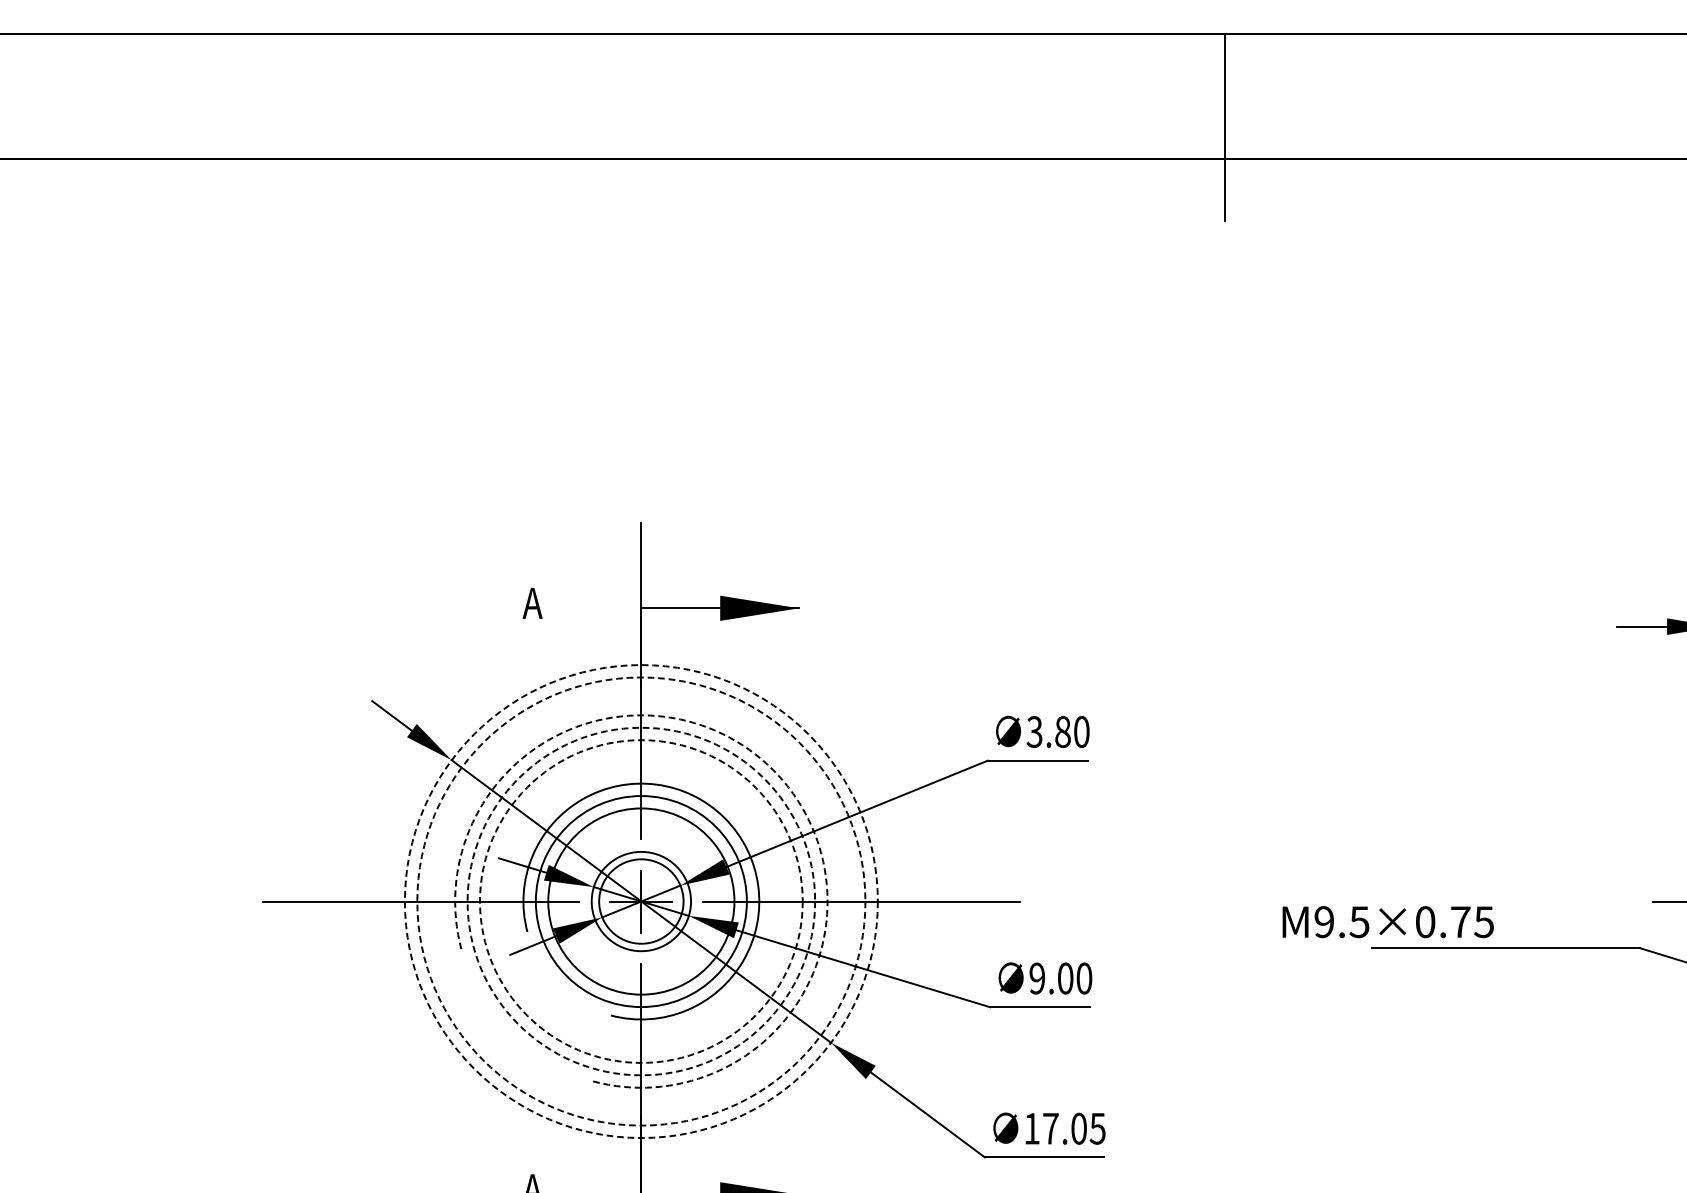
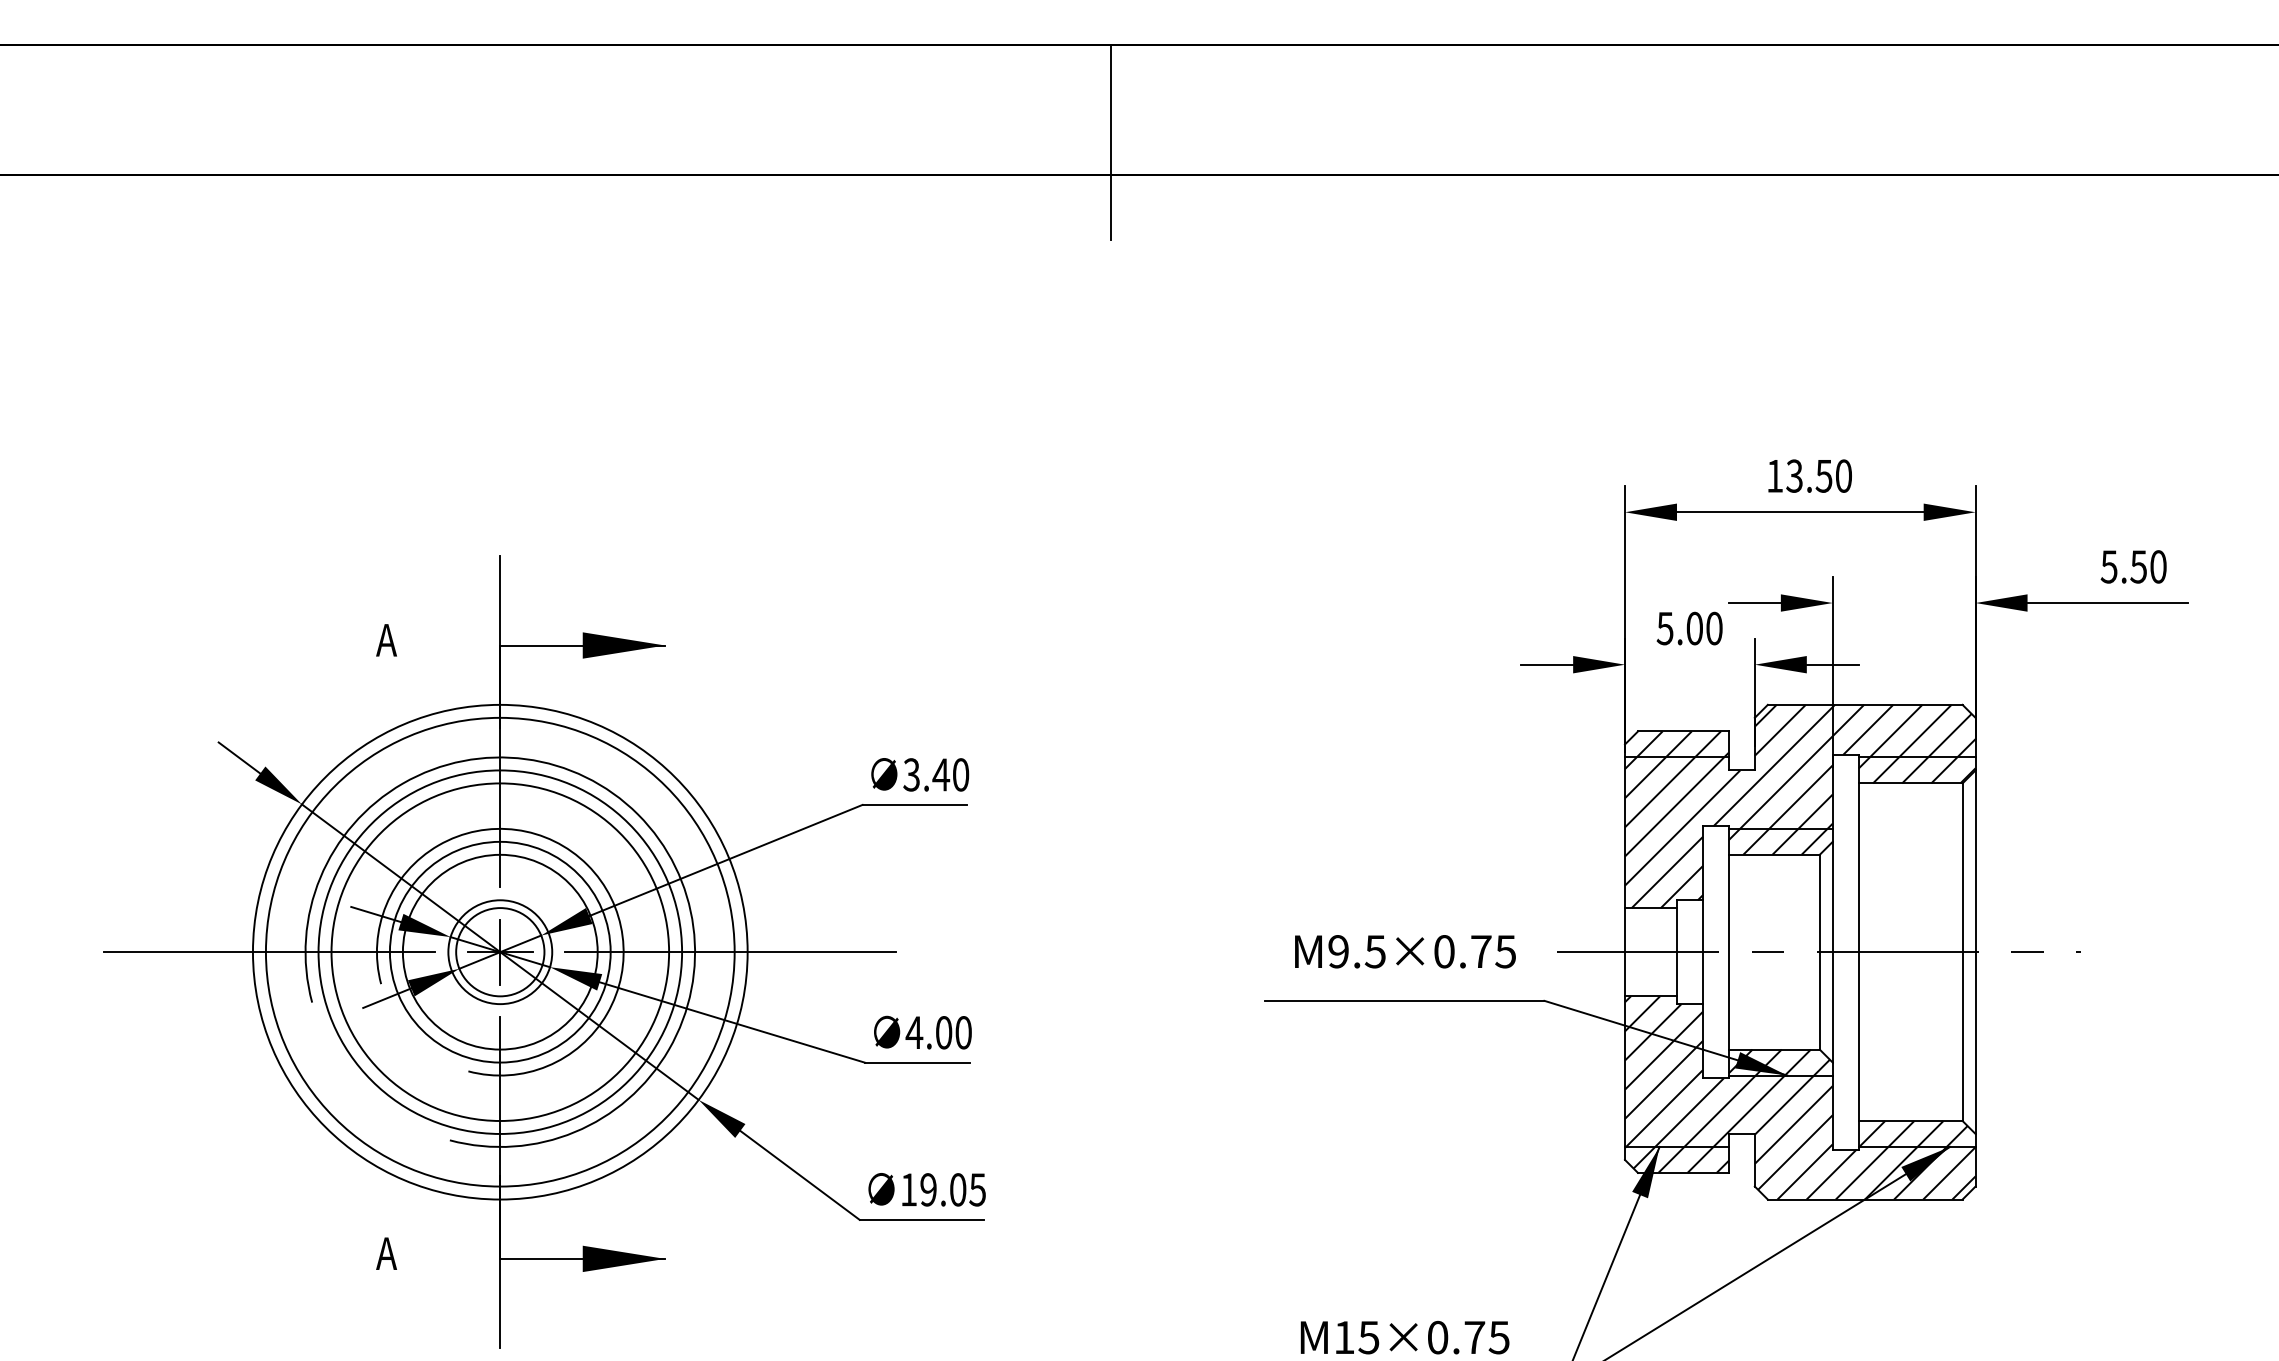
text: (1063, 731) -> (941, 774), 3.80 -> 3.40
arc: (773, 769) -> (638, 814), dashed -> solid
circle: (640, 900) -> (499, 951), dashed -> solid
circle: (640, 900) -> (499, 951), dashed -> solid
circle: (641, 900) -> (500, 951), dashed -> solid
circle: (641, 900) -> (500, 951), dashed -> solid
text: (1388, 921) -> (1405, 951), moved
text: (1037, 978) -> (914, 1032), 9.00 -> 4.00
text: (1050, 1128) -> (928, 1189), 17.05 -> 19.05

